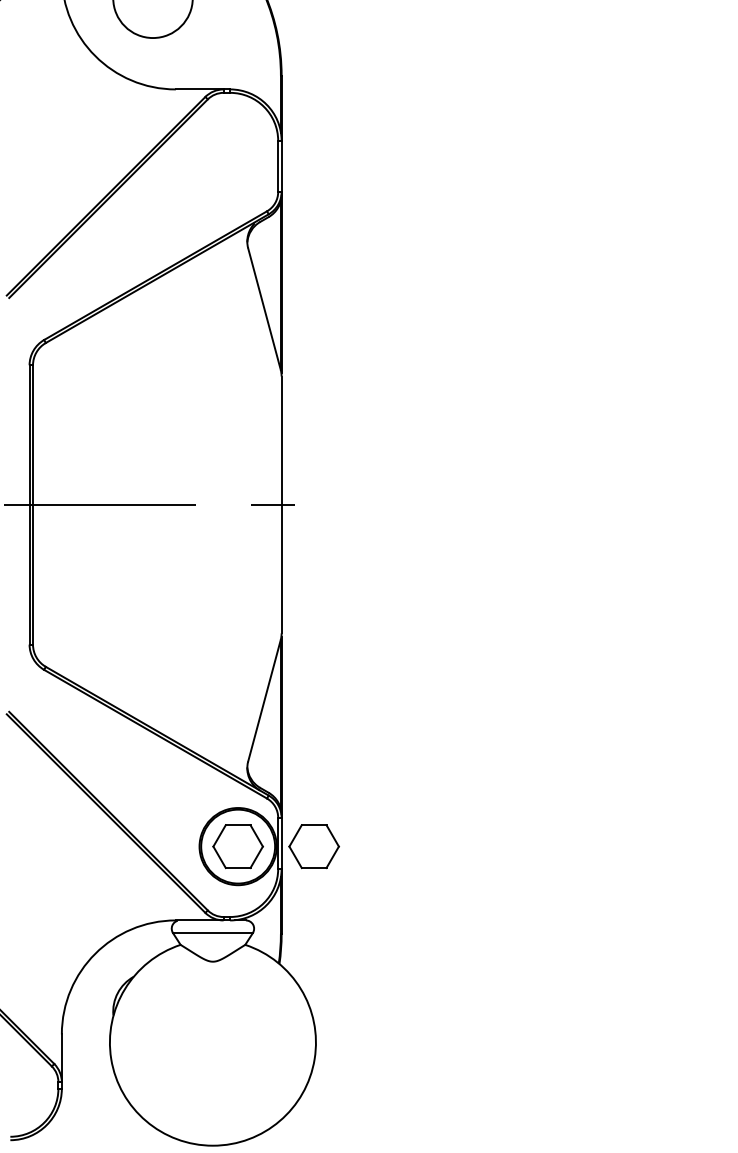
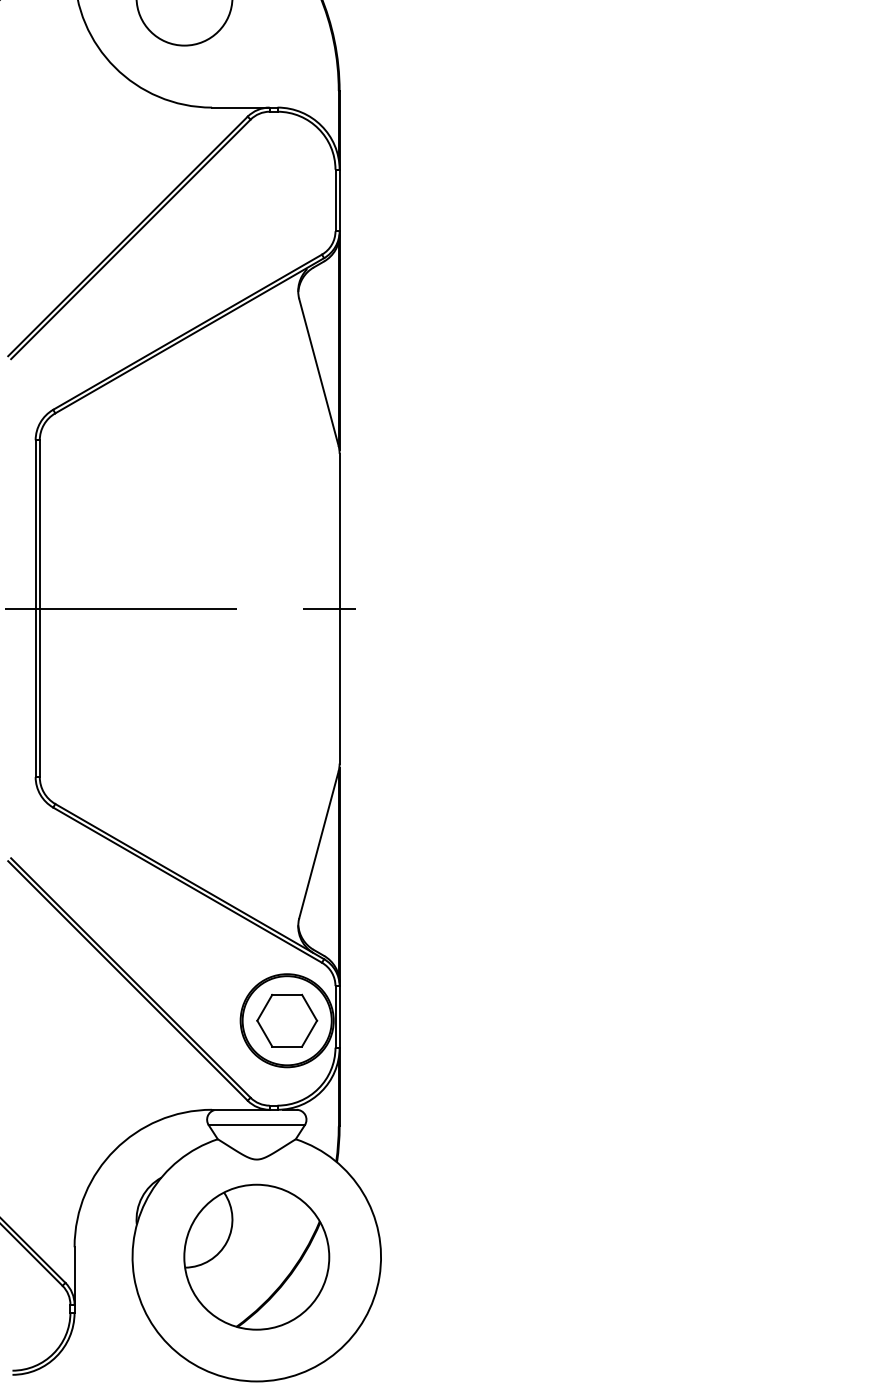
part: (313, 846) -> (378, 1020), removed
part: (212, 1042) -> (256, 1256), added

